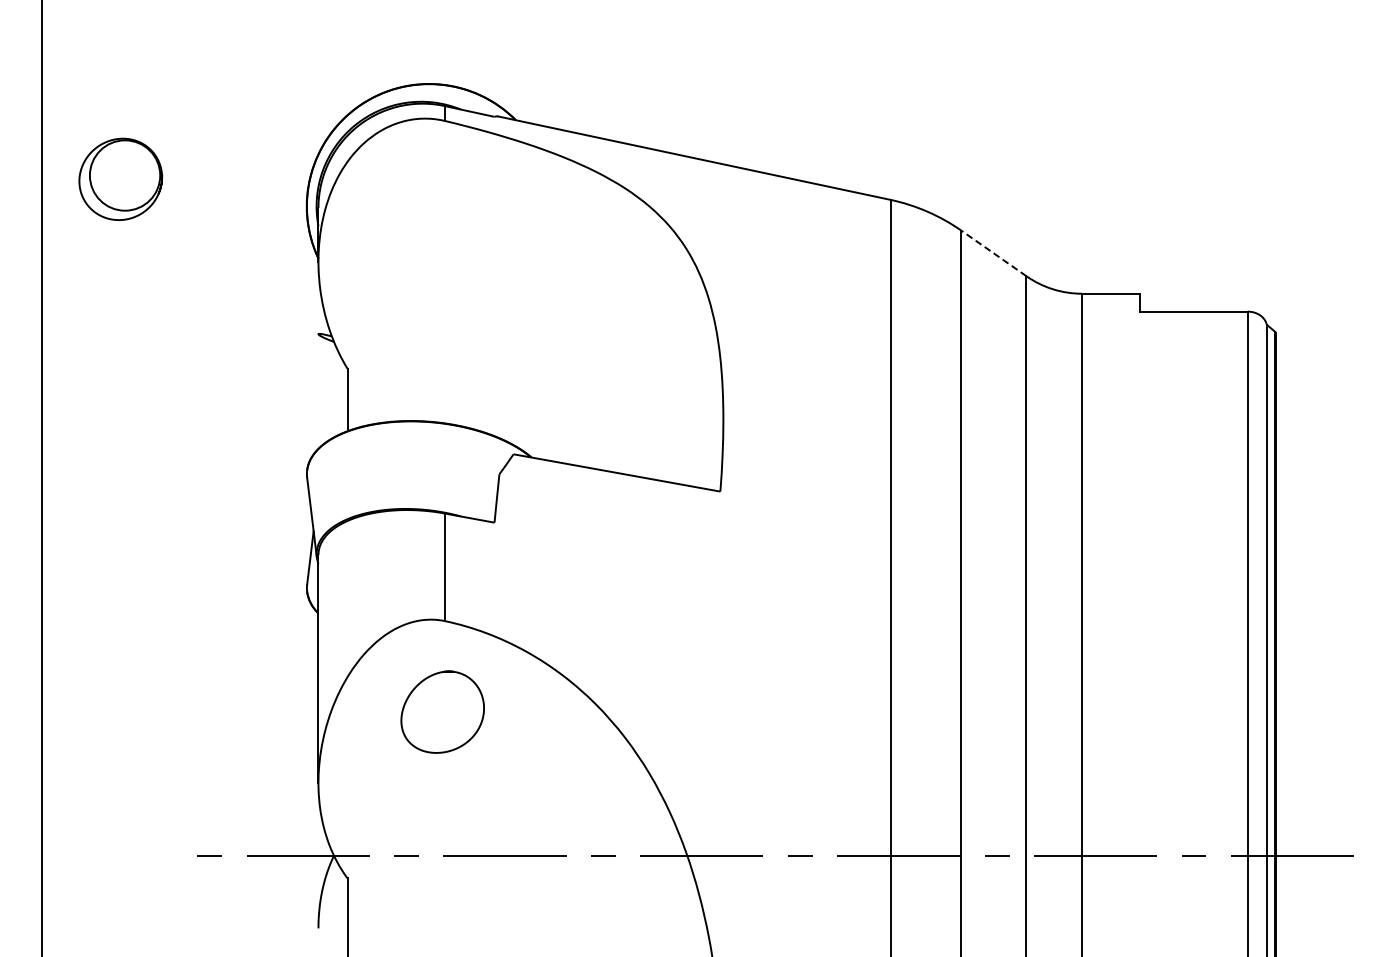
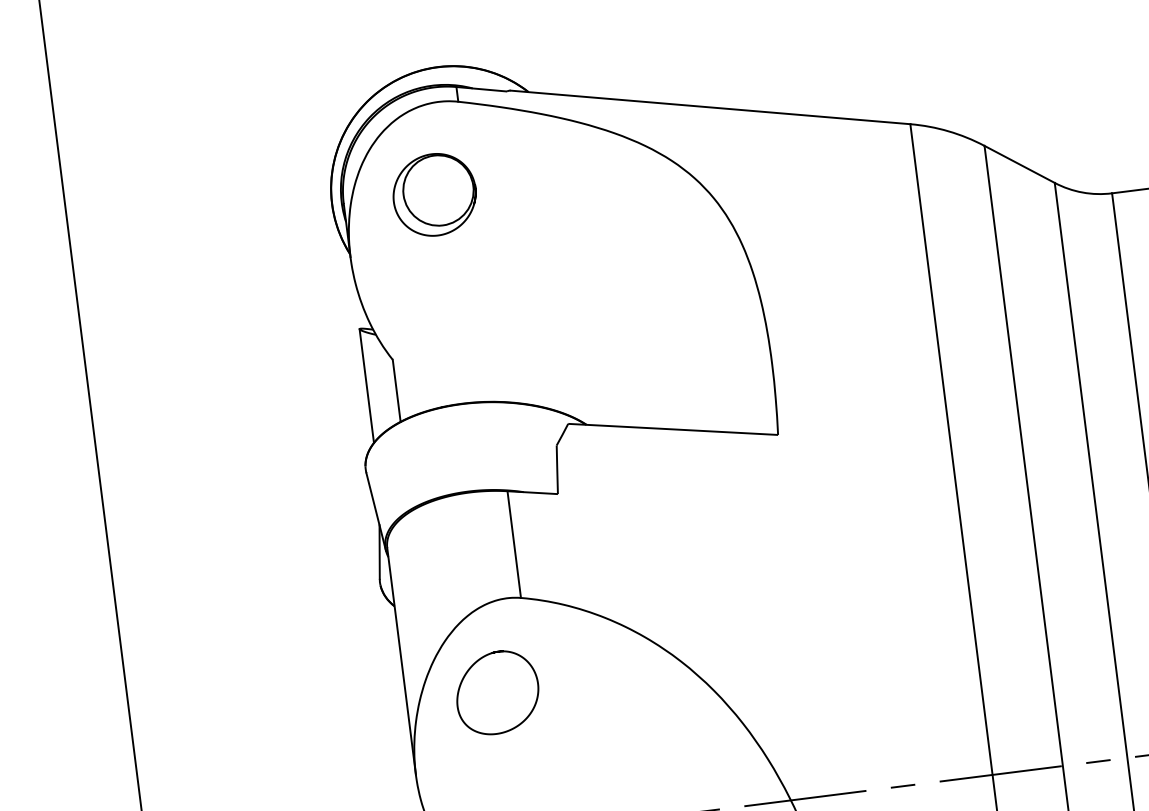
part: (120, 178) -> (434, 194), moved
line: (993, 253) -> (1019, 164), dashed -> solid
line: (318, 391) -> (366, 386), added
curve: (421, 683) -> (472, 666), moved

